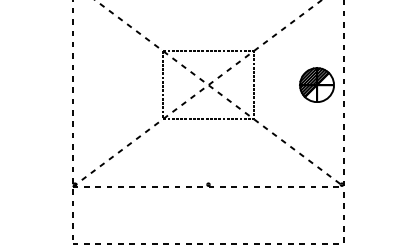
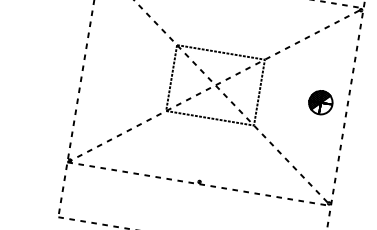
part: (316, 84) -> (320, 102), size x0.7

